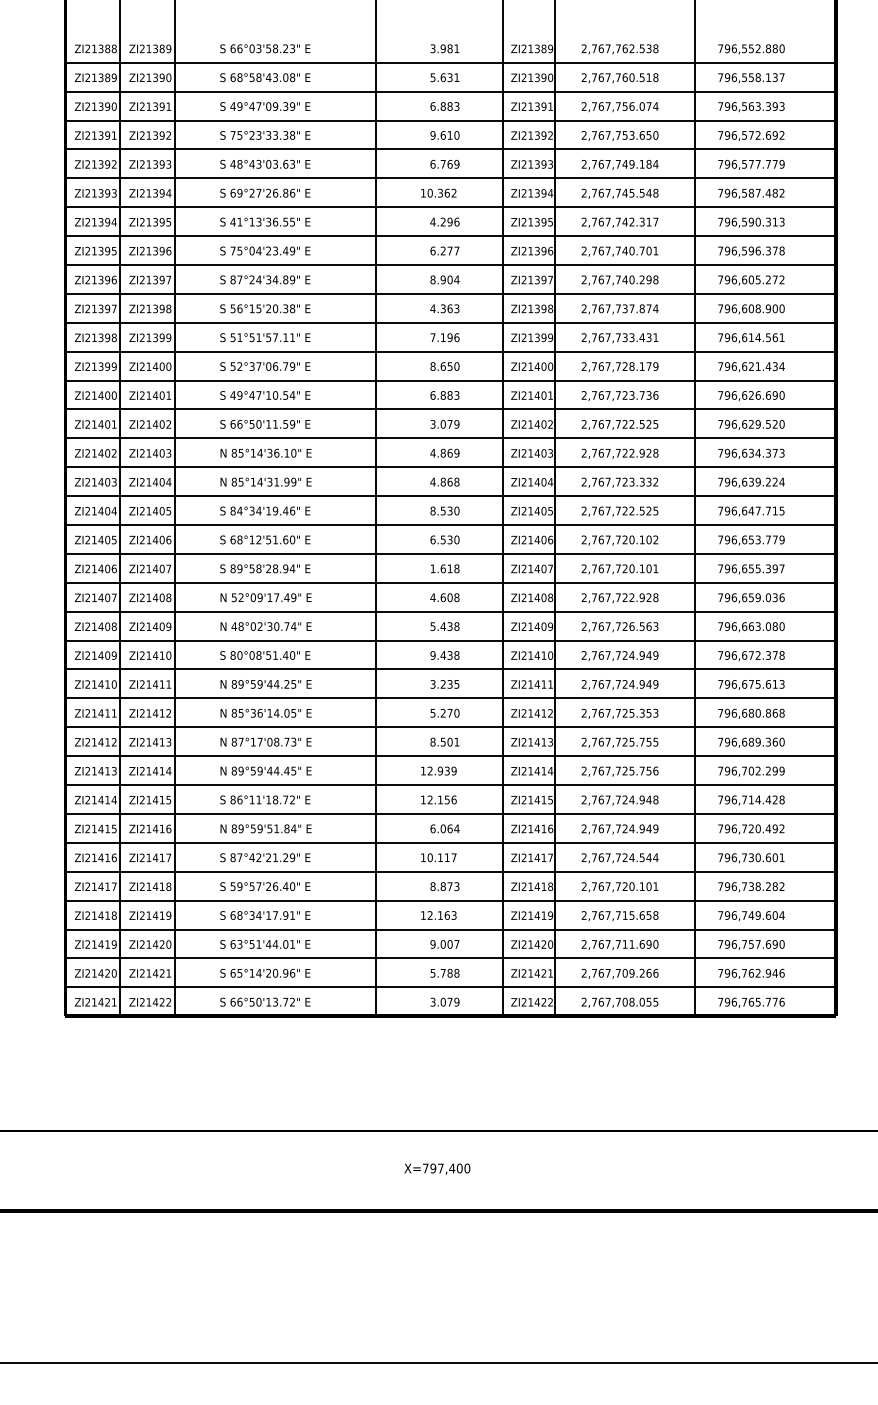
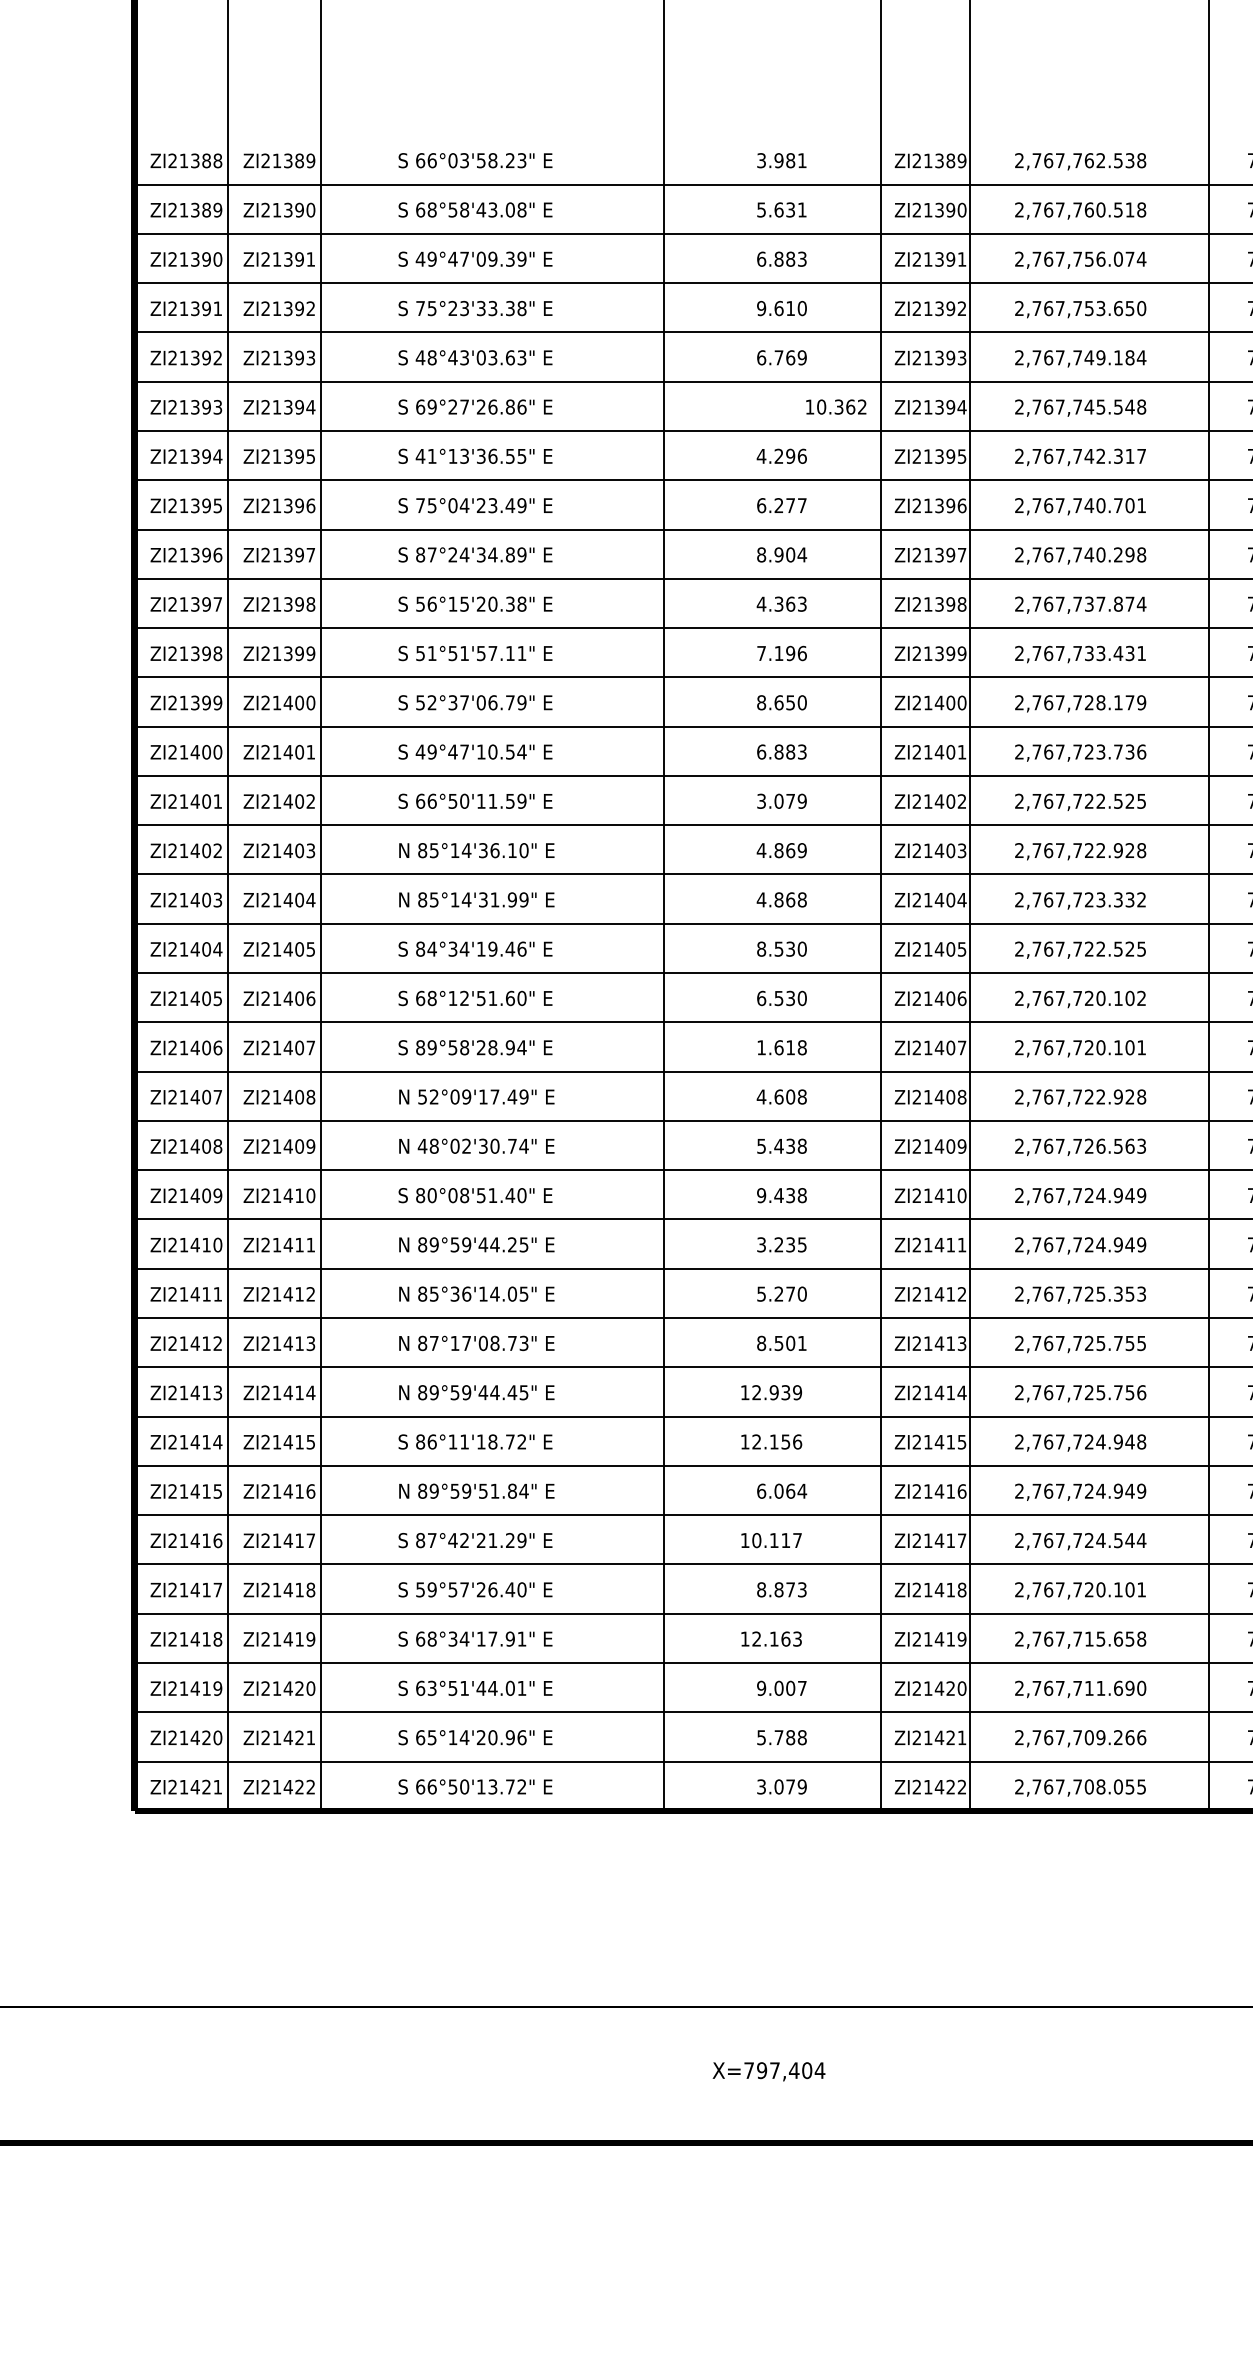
text: (438, 192) -> (835, 405), moved
text: (467, 1168) -> (820, 2070), X=797,400 -> X=797,404

